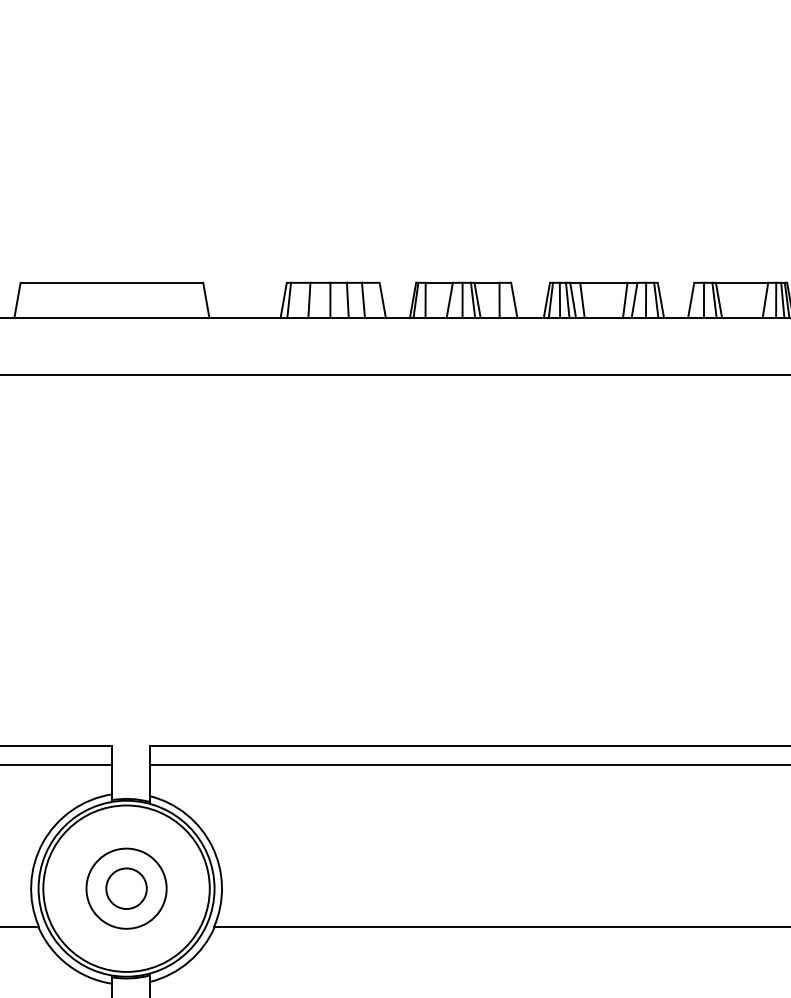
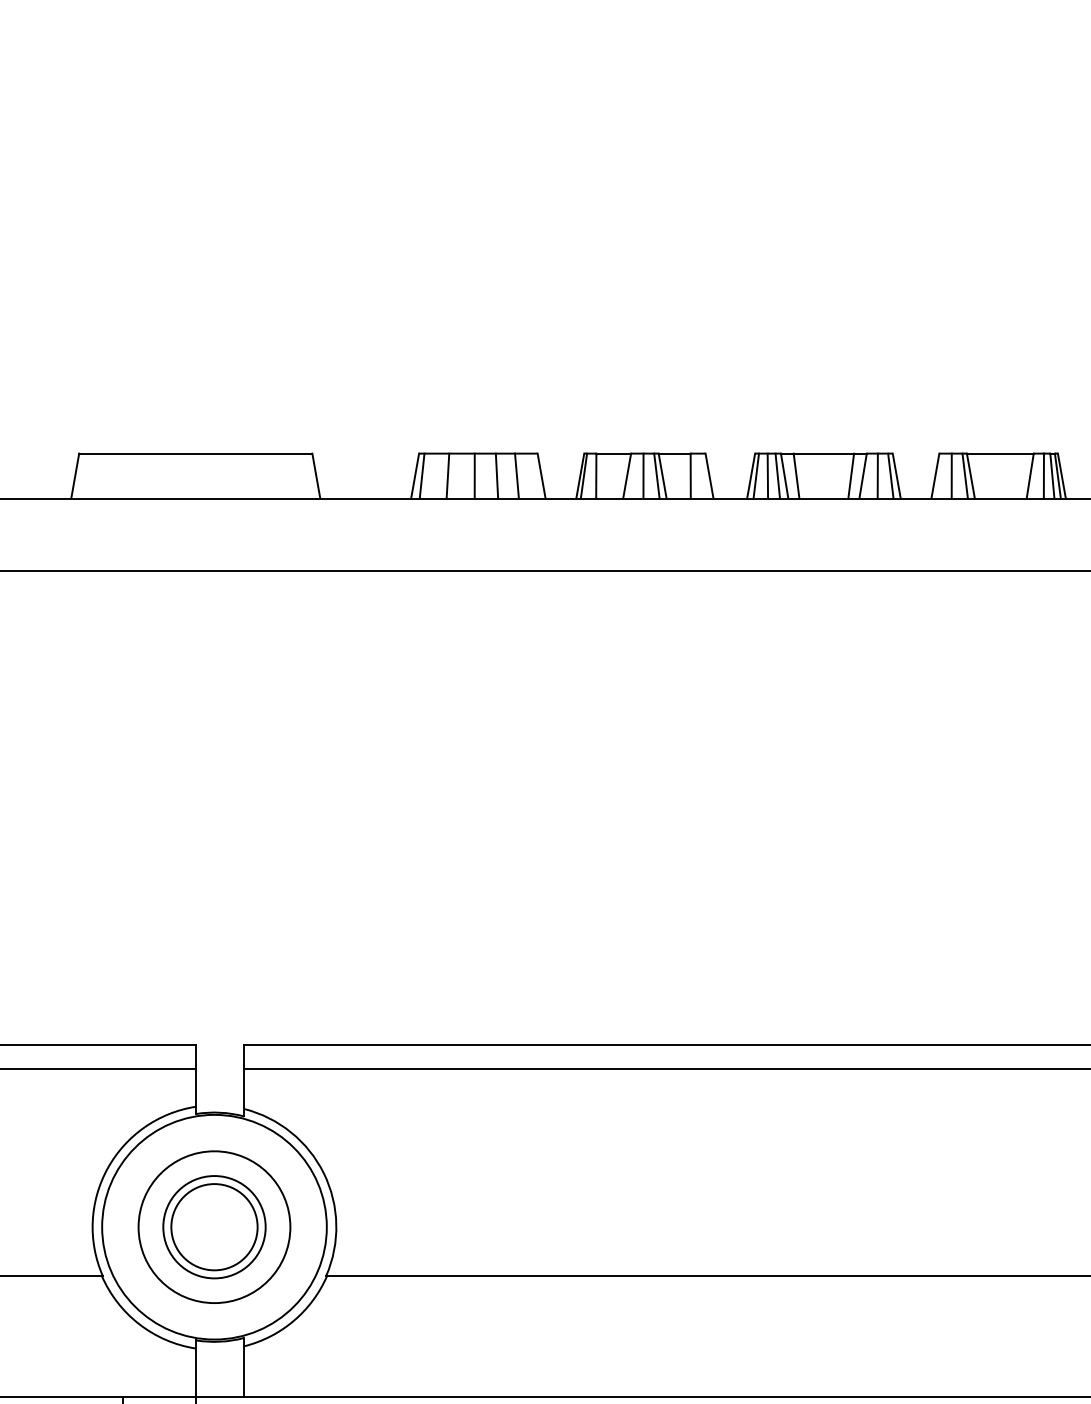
circle: (126, 888) -> (214, 1227), size x0.71
circle: (126, 888) -> (214, 1227), size x1.67

